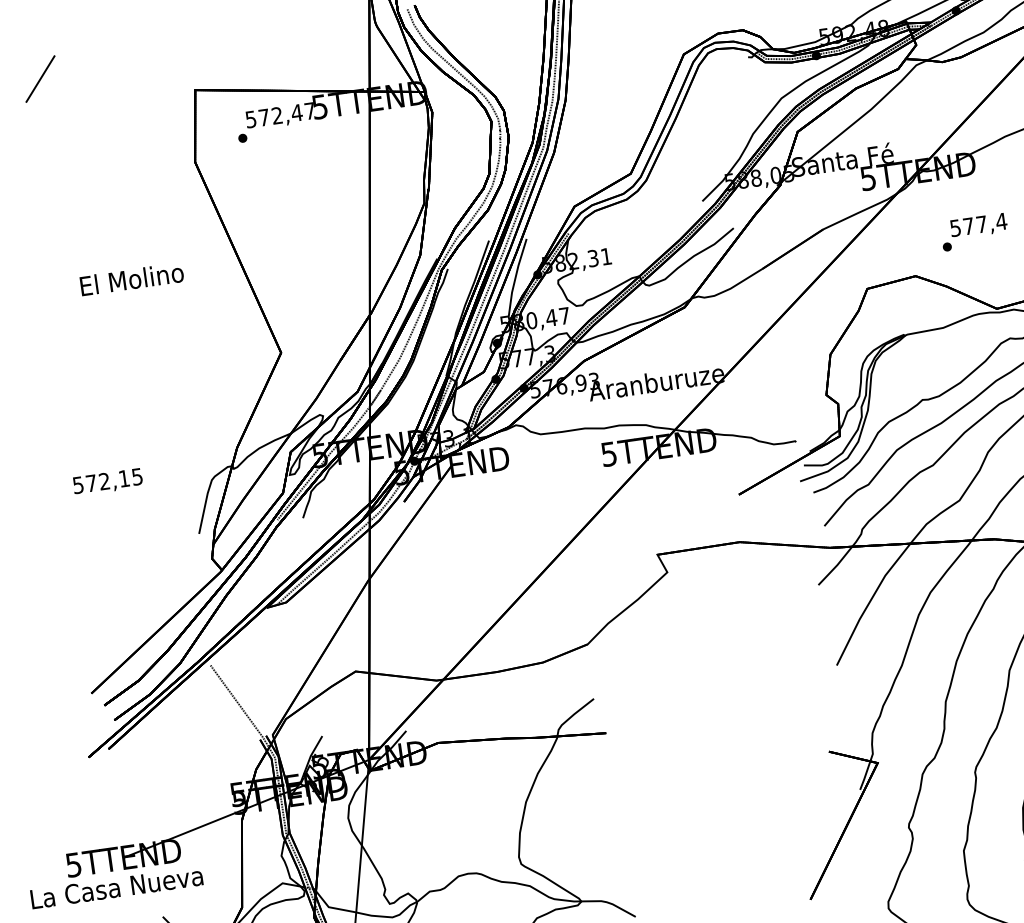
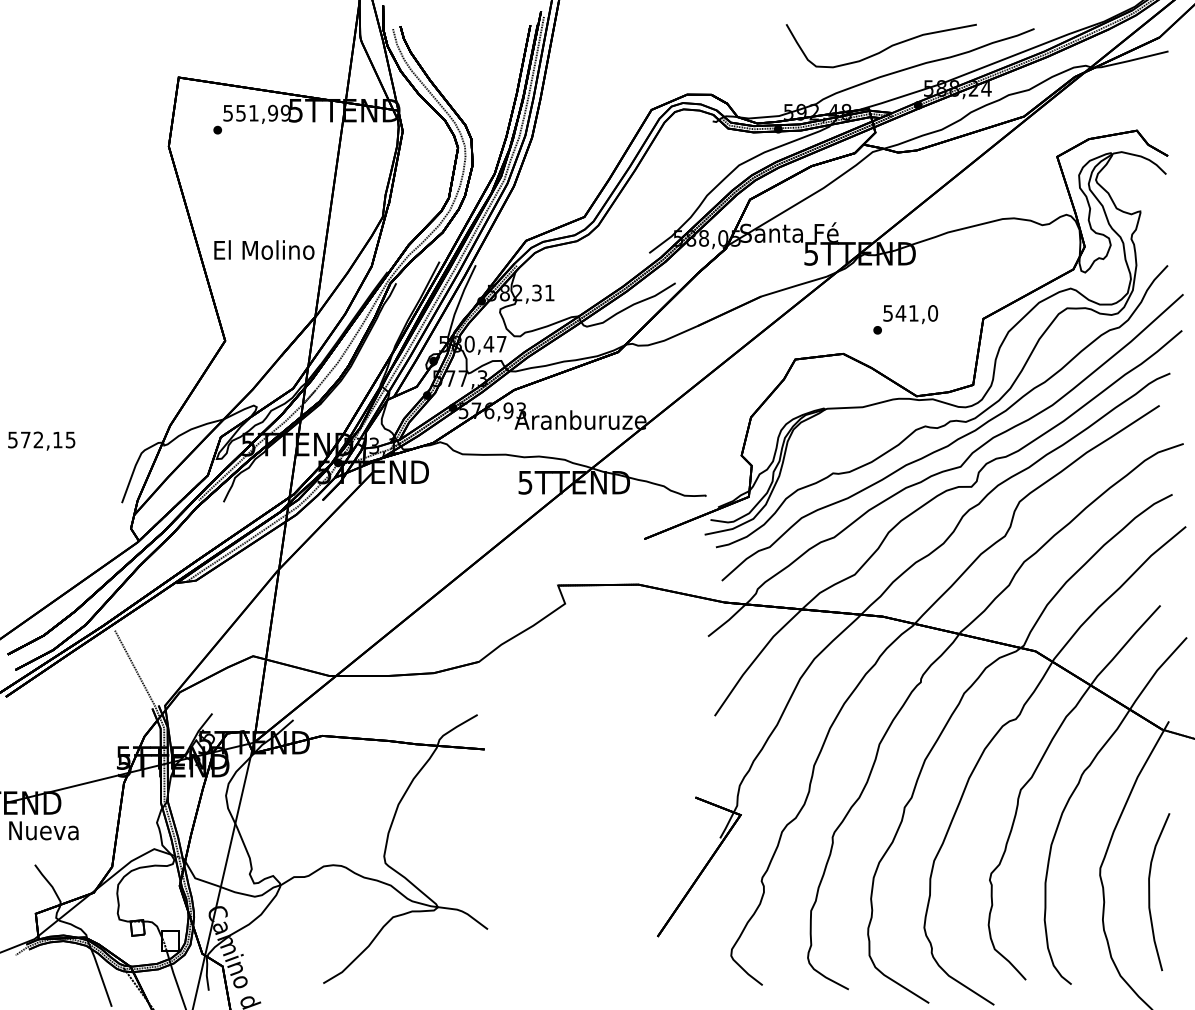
line: (39, 78) -> (31, 45), removed
text: (287, 113) -> (263, 112), 572,47 -> 551,99
text: (984, 224) -> (916, 313), 577,4 -> 541,0
text: (132, 278) -> (264, 249), moved

